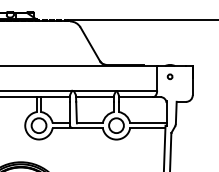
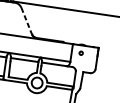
line: (90, 44) -> (26, 21), solid -> dashed

